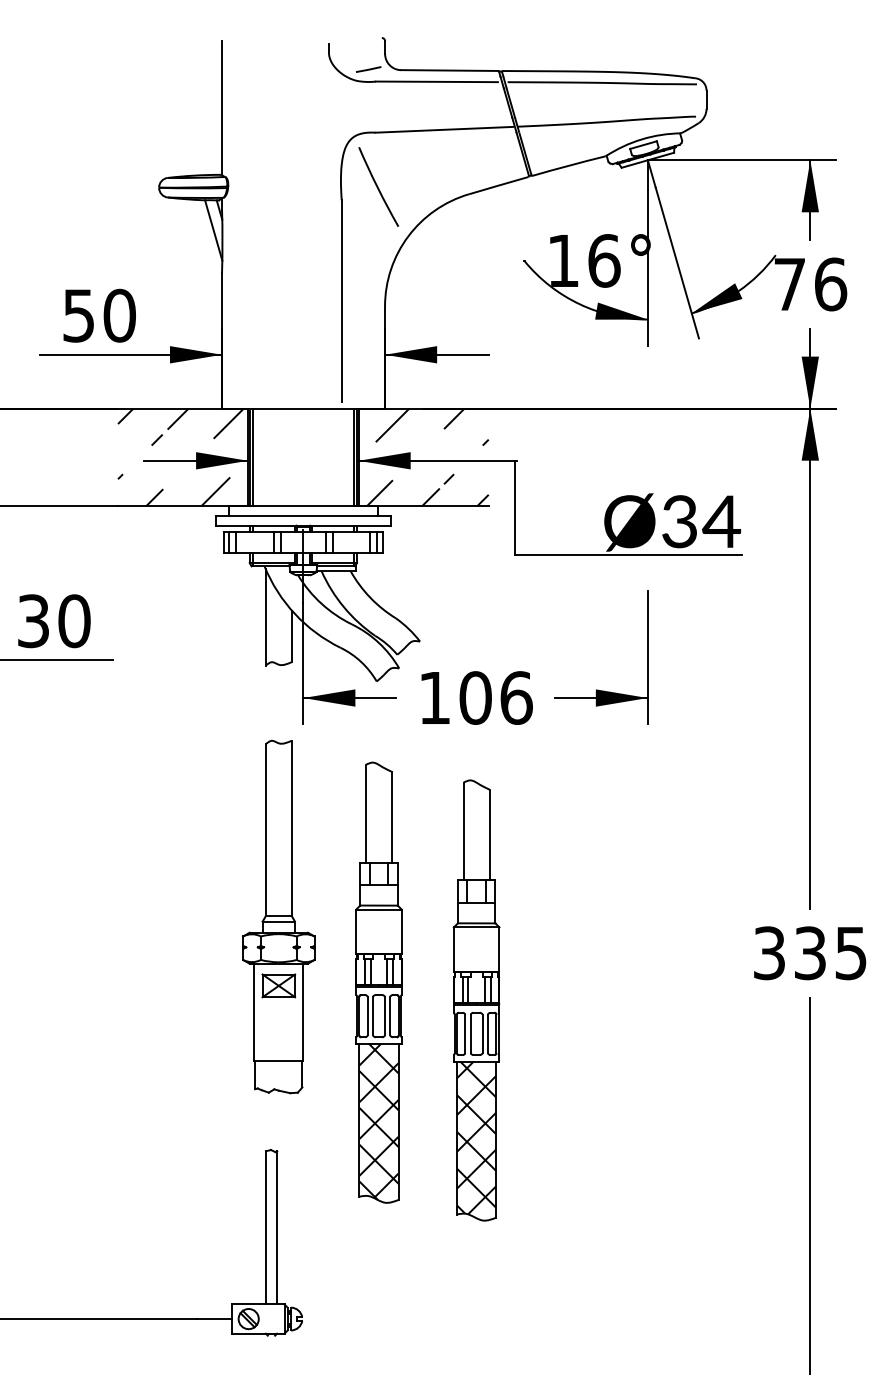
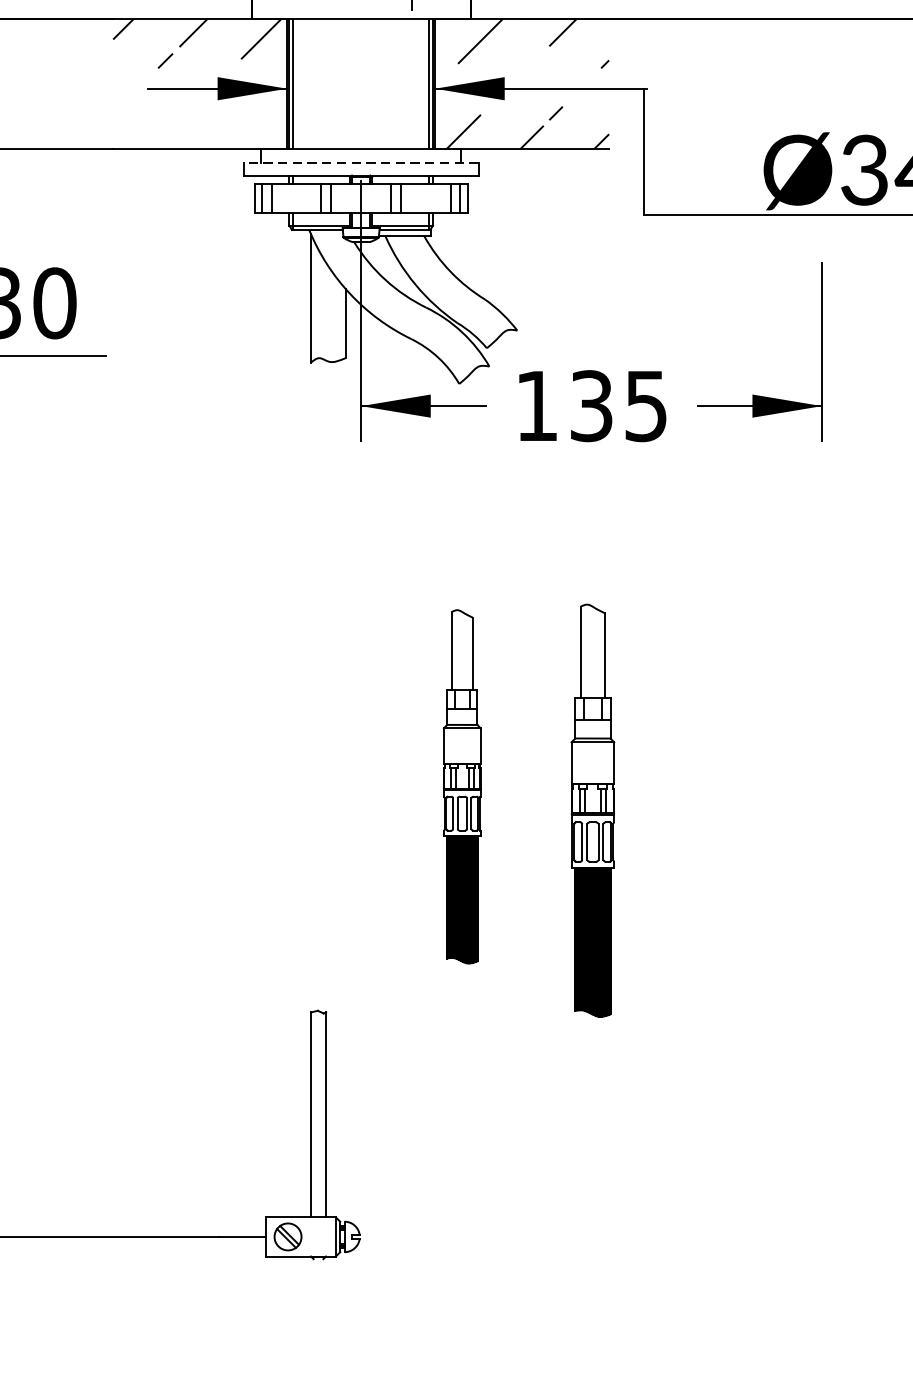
hatch: (174, 490) -> (188, 128), removed
line: (303, 515) -> (361, 161), solid -> dashed
text: (495, 697) -> (618, 405), 106 -> 135
part: (278, 917) -> (327, 699), removed
part: (378, 982) -> (461, 786), size x0.6
part: (476, 1000) -> (592, 810), size x0.7

